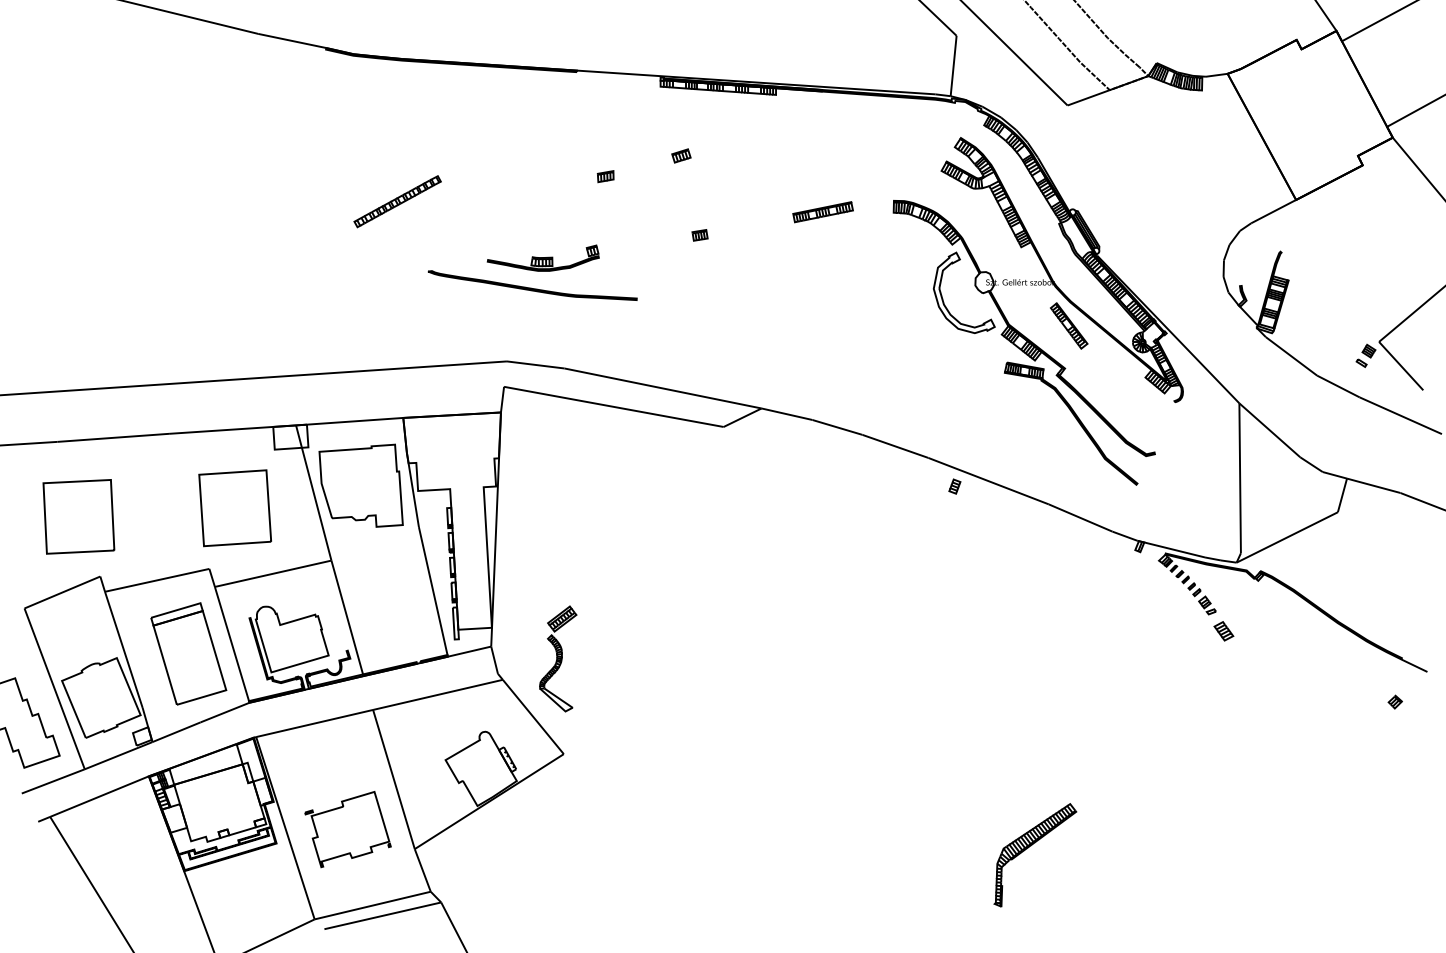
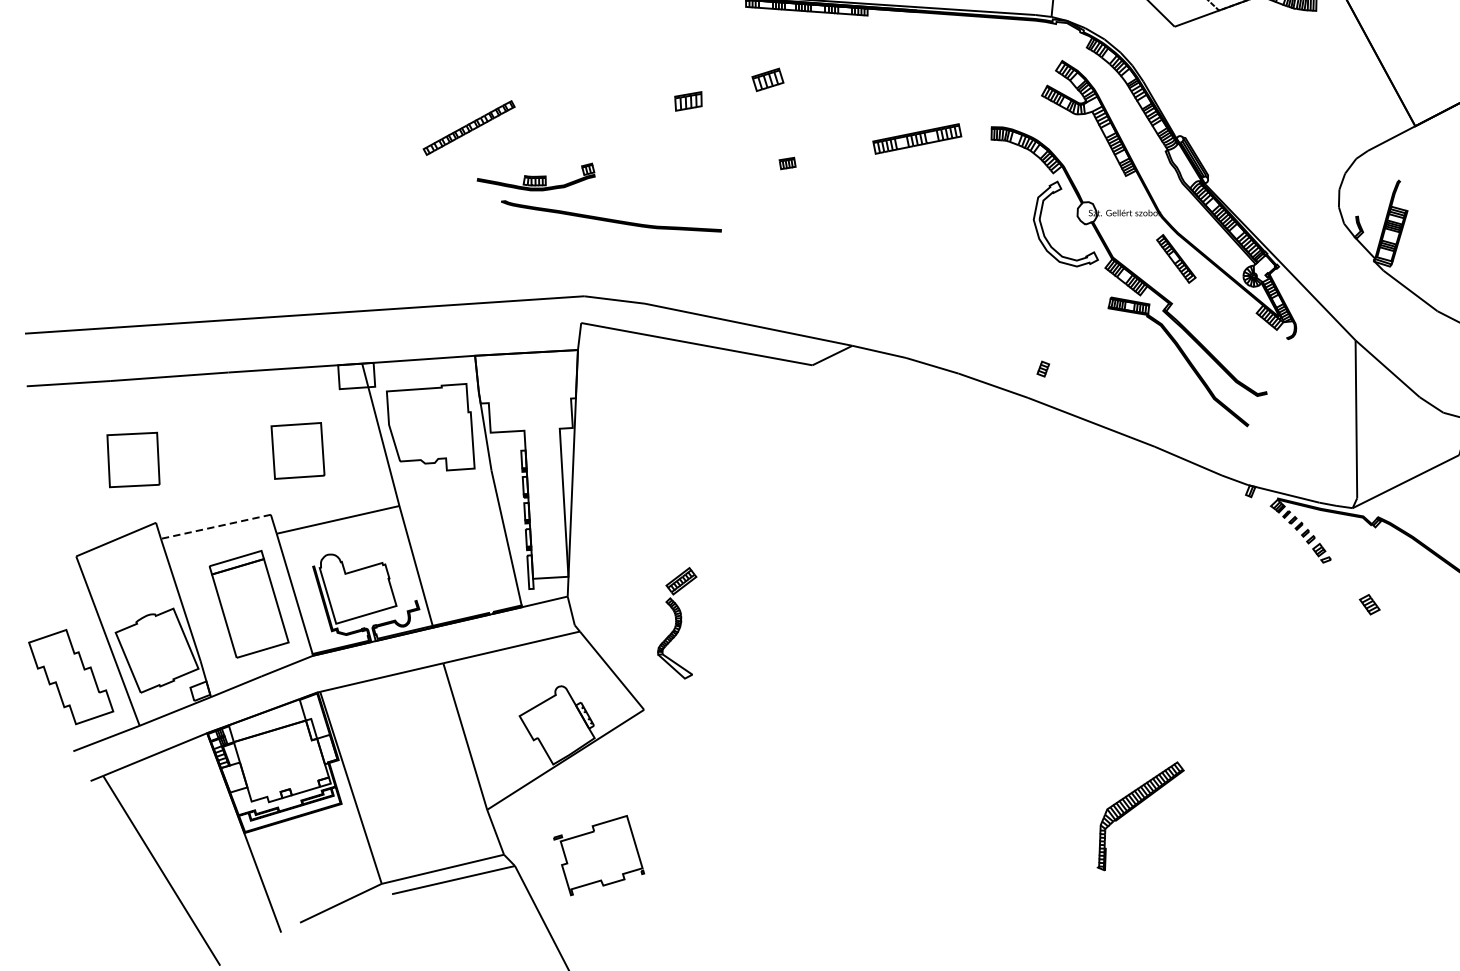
part: (681, 155) -> (768, 79), size x1.6
part: (605, 176) -> (688, 101), size x1.6
part: (822, 212) -> (916, 139), size x1.4
part: (542, 257) -> (535, 176), moved
part: (954, 486) -> (1042, 369), moved
part: (234, 508) -> (297, 451), size x0.7
part: (78, 516) -> (133, 459), size x0.7
line: (156, 580) -> (215, 526), solid -> dashed
part: (1223, 631) -> (1369, 604), moved
part: (558, 658) -> (677, 622), moved
part: (347, 829) -> (598, 855), moved

